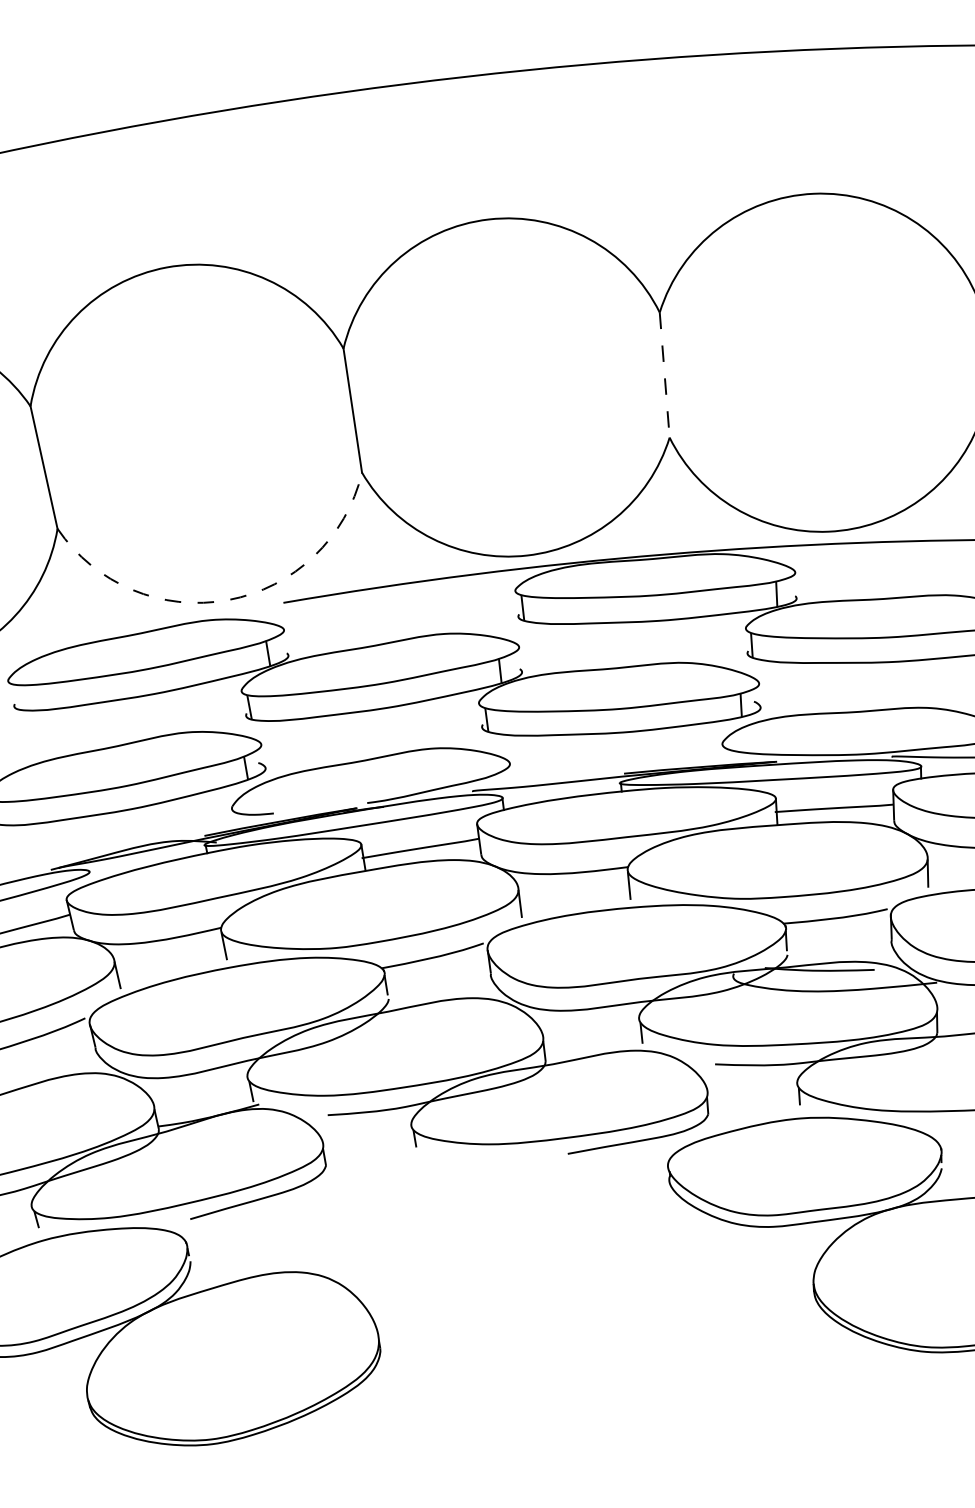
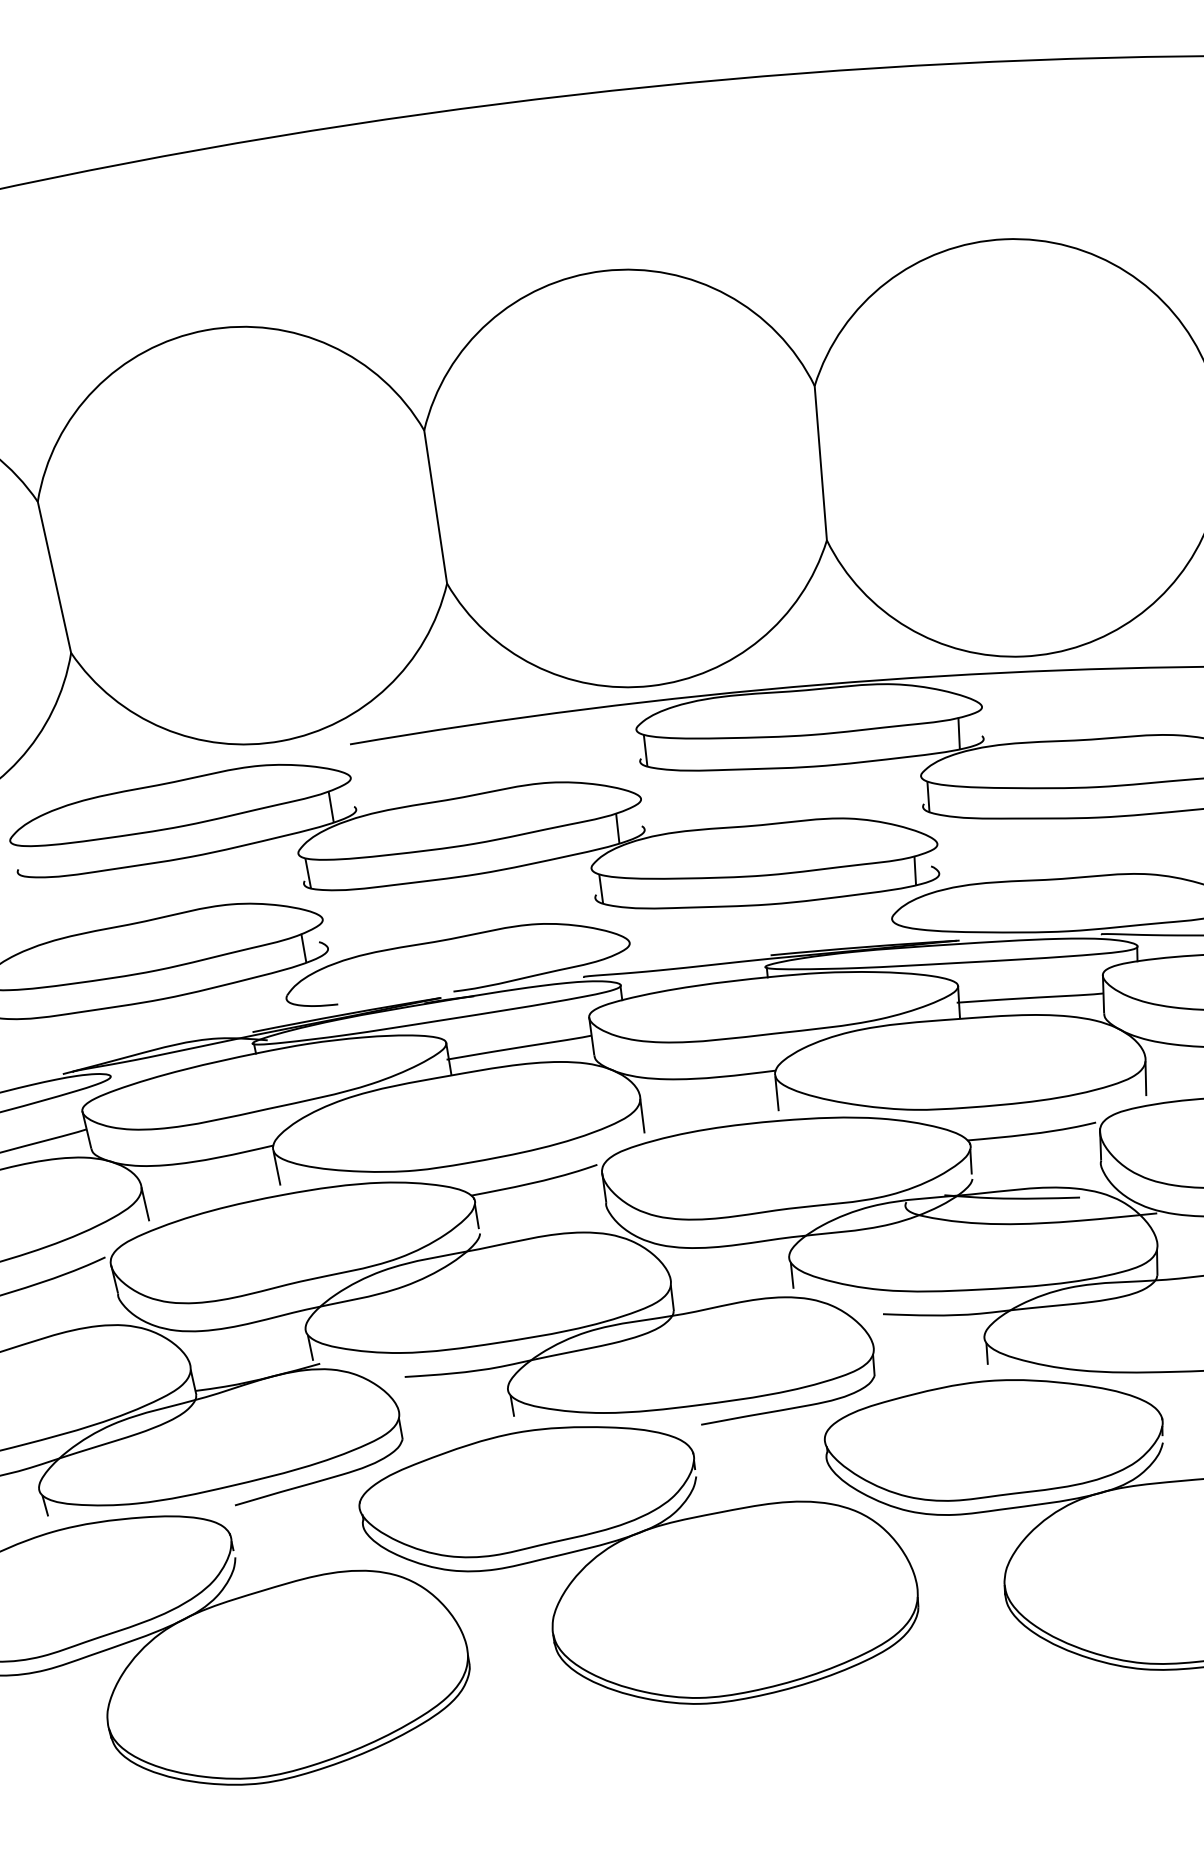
line: (664, 375) -> (820, 463), dashed -> solid
arc: (227, 599) -> (281, 740), dashed -> solid
part: (517, 1267) -> (638, 1565), added

